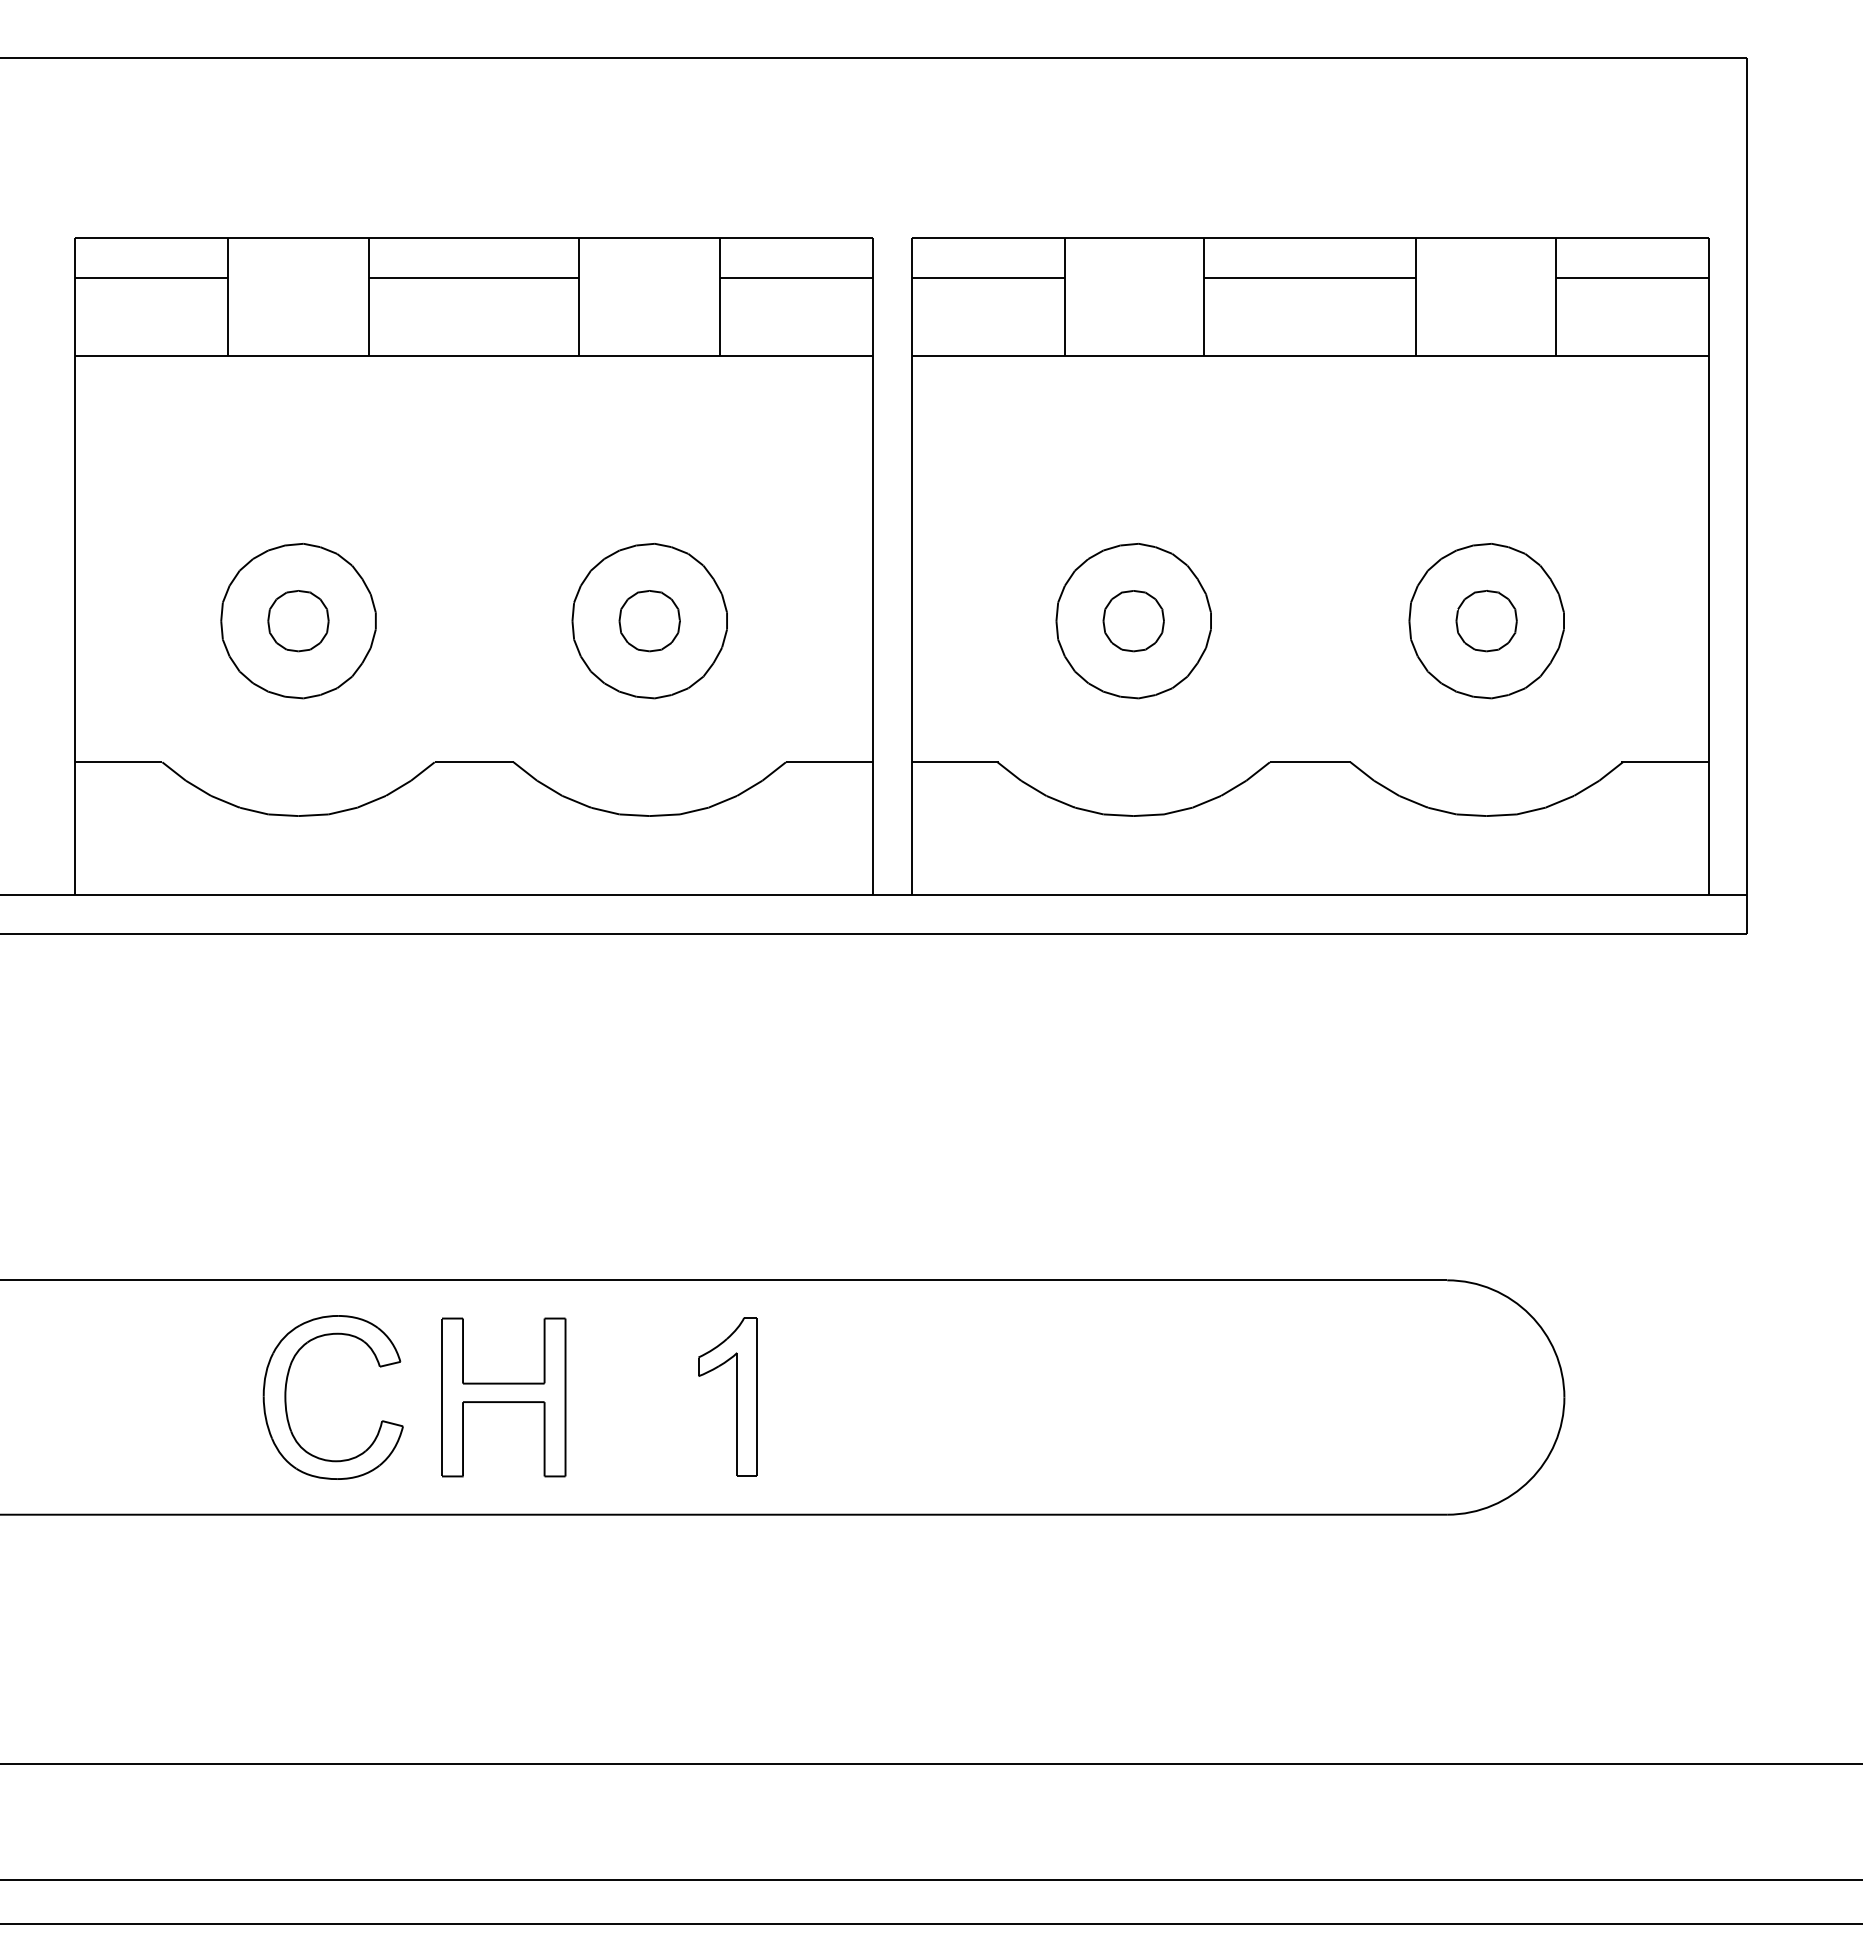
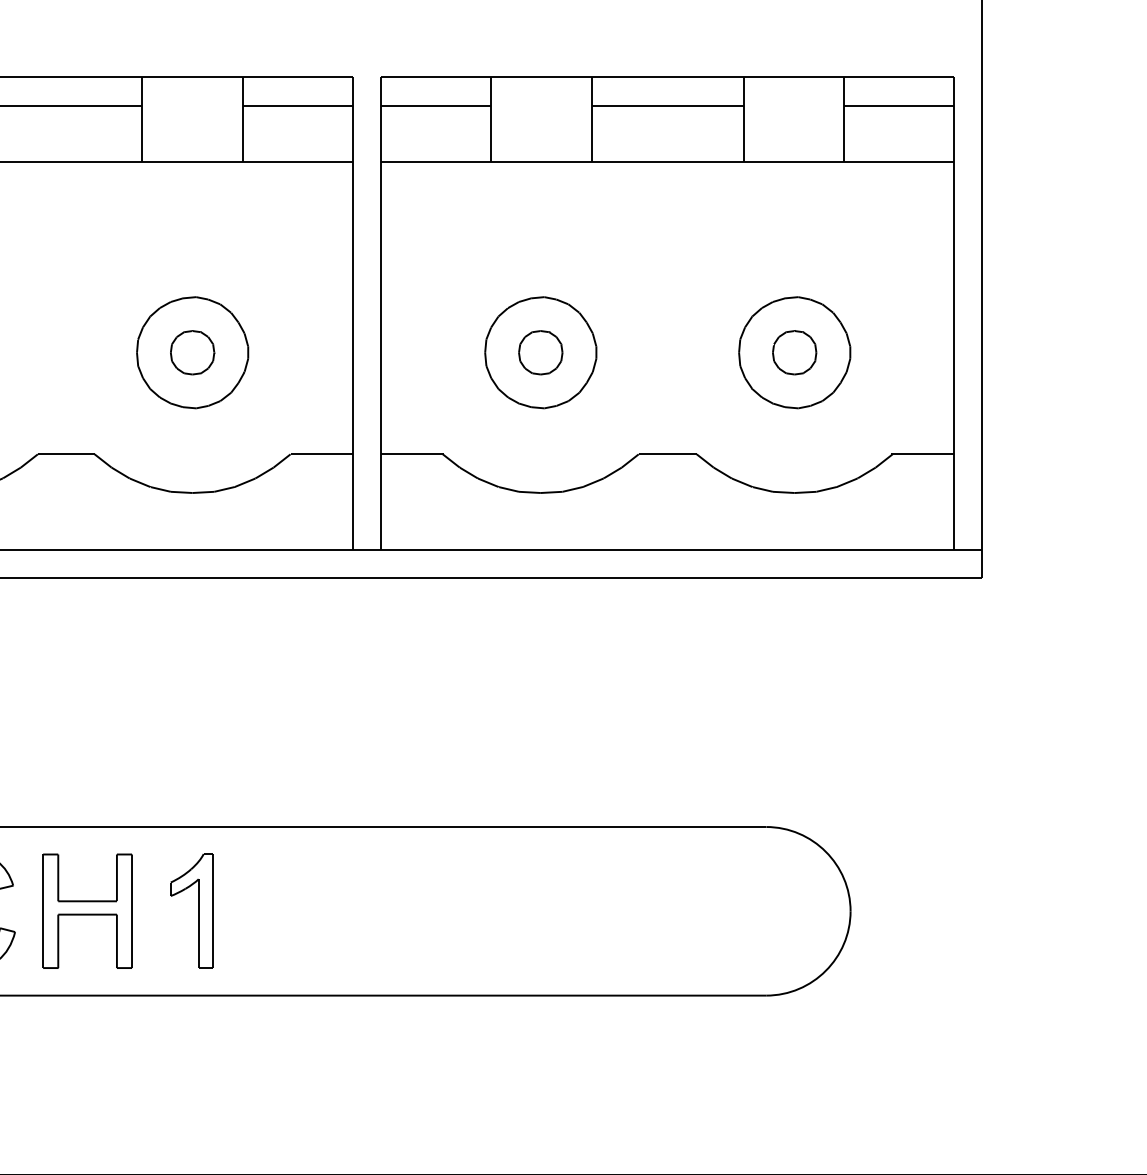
part: (736, 1396) -> (198, 910), moved

